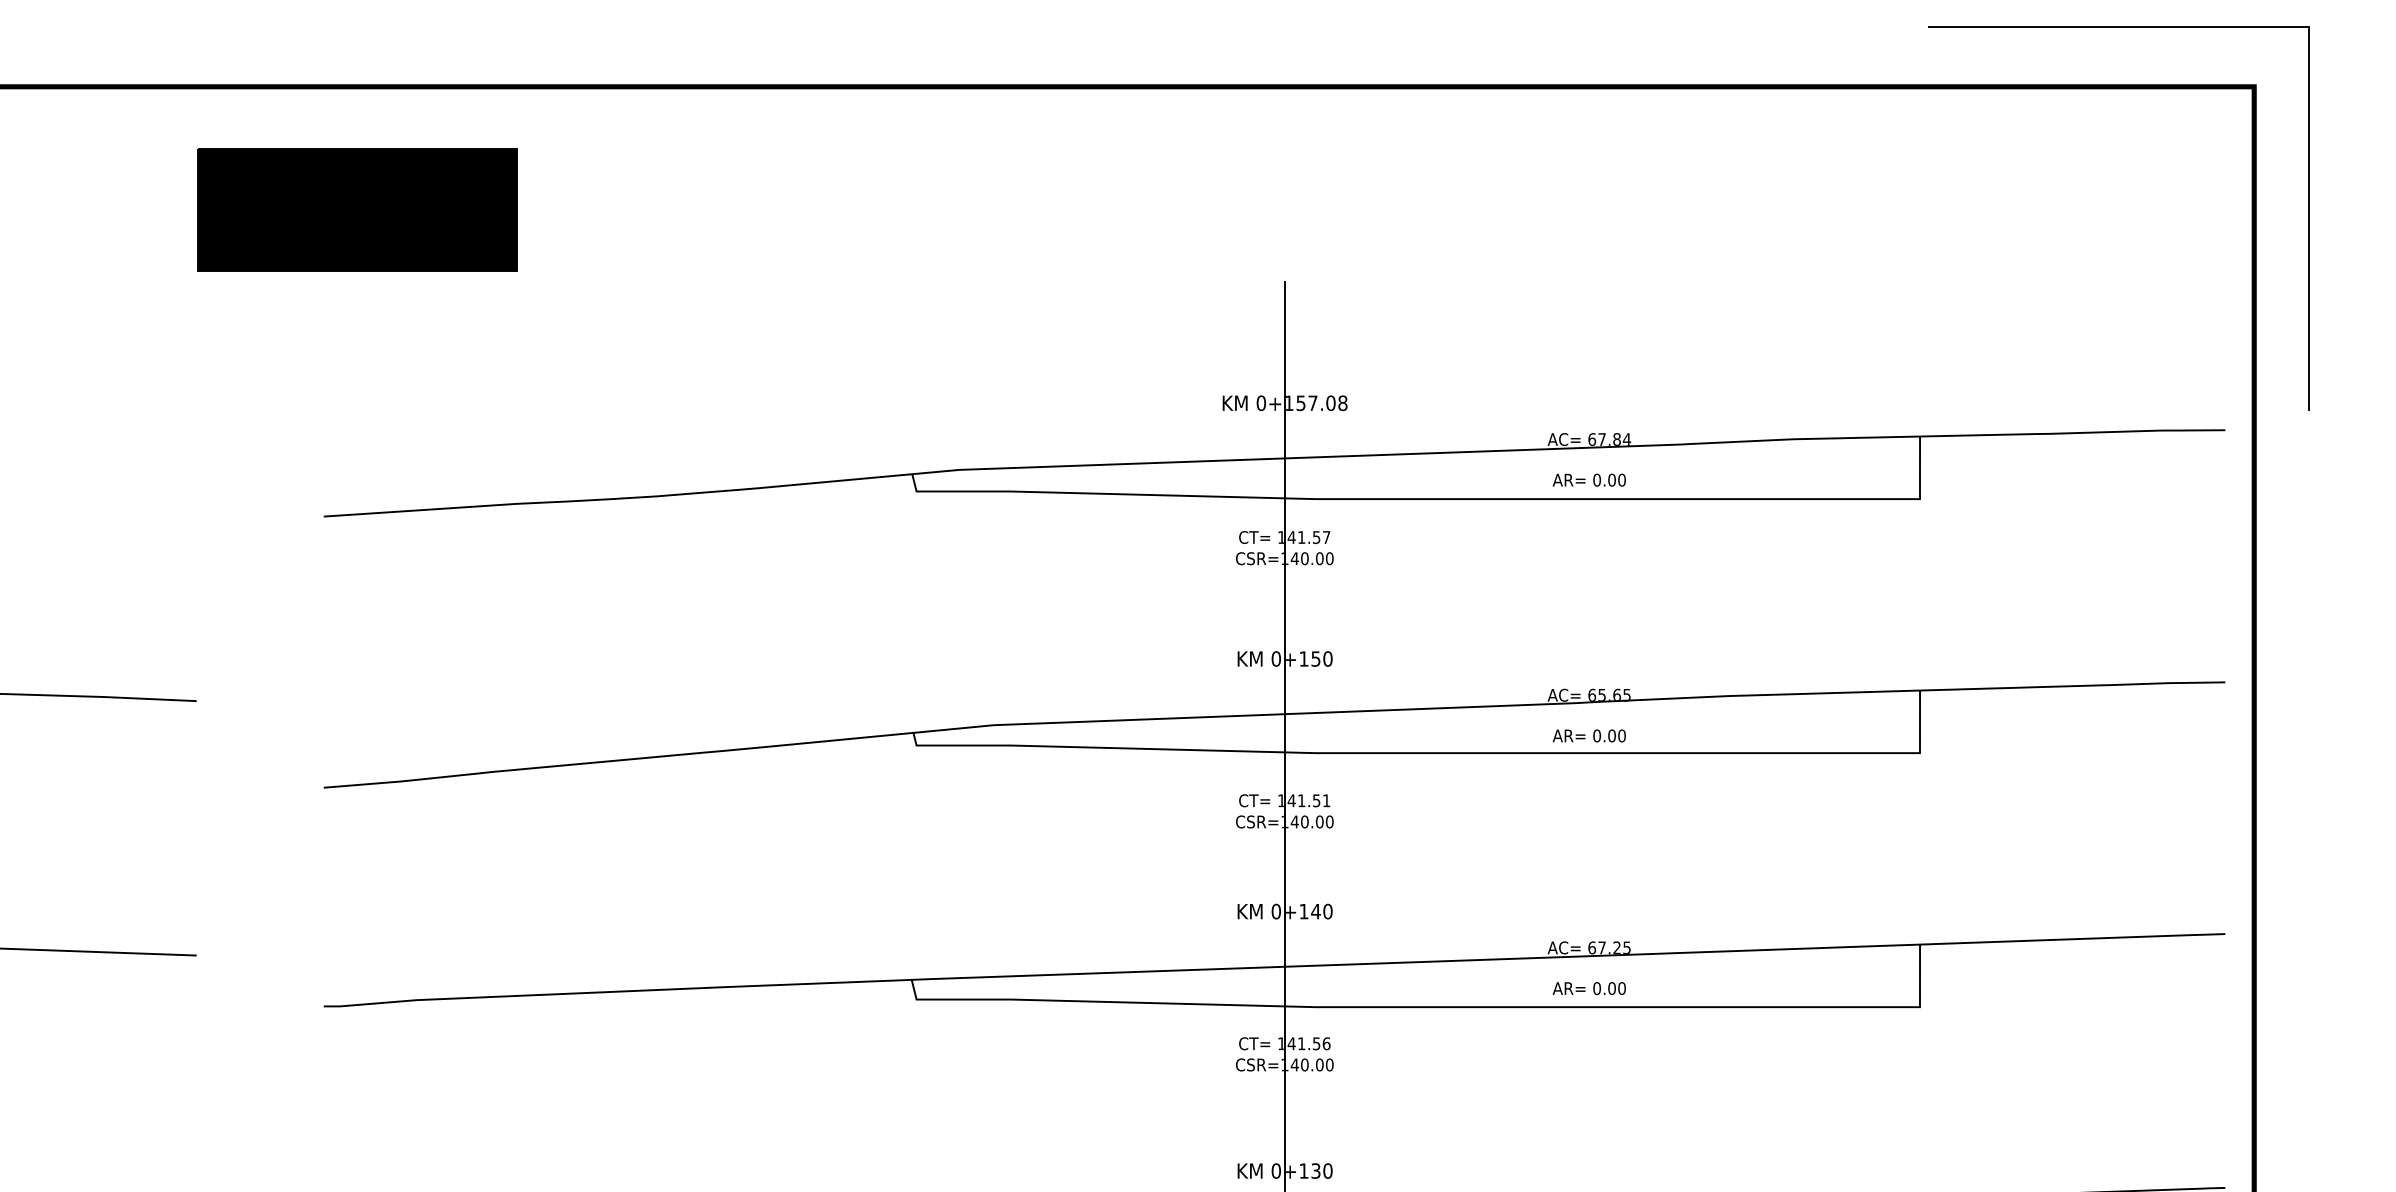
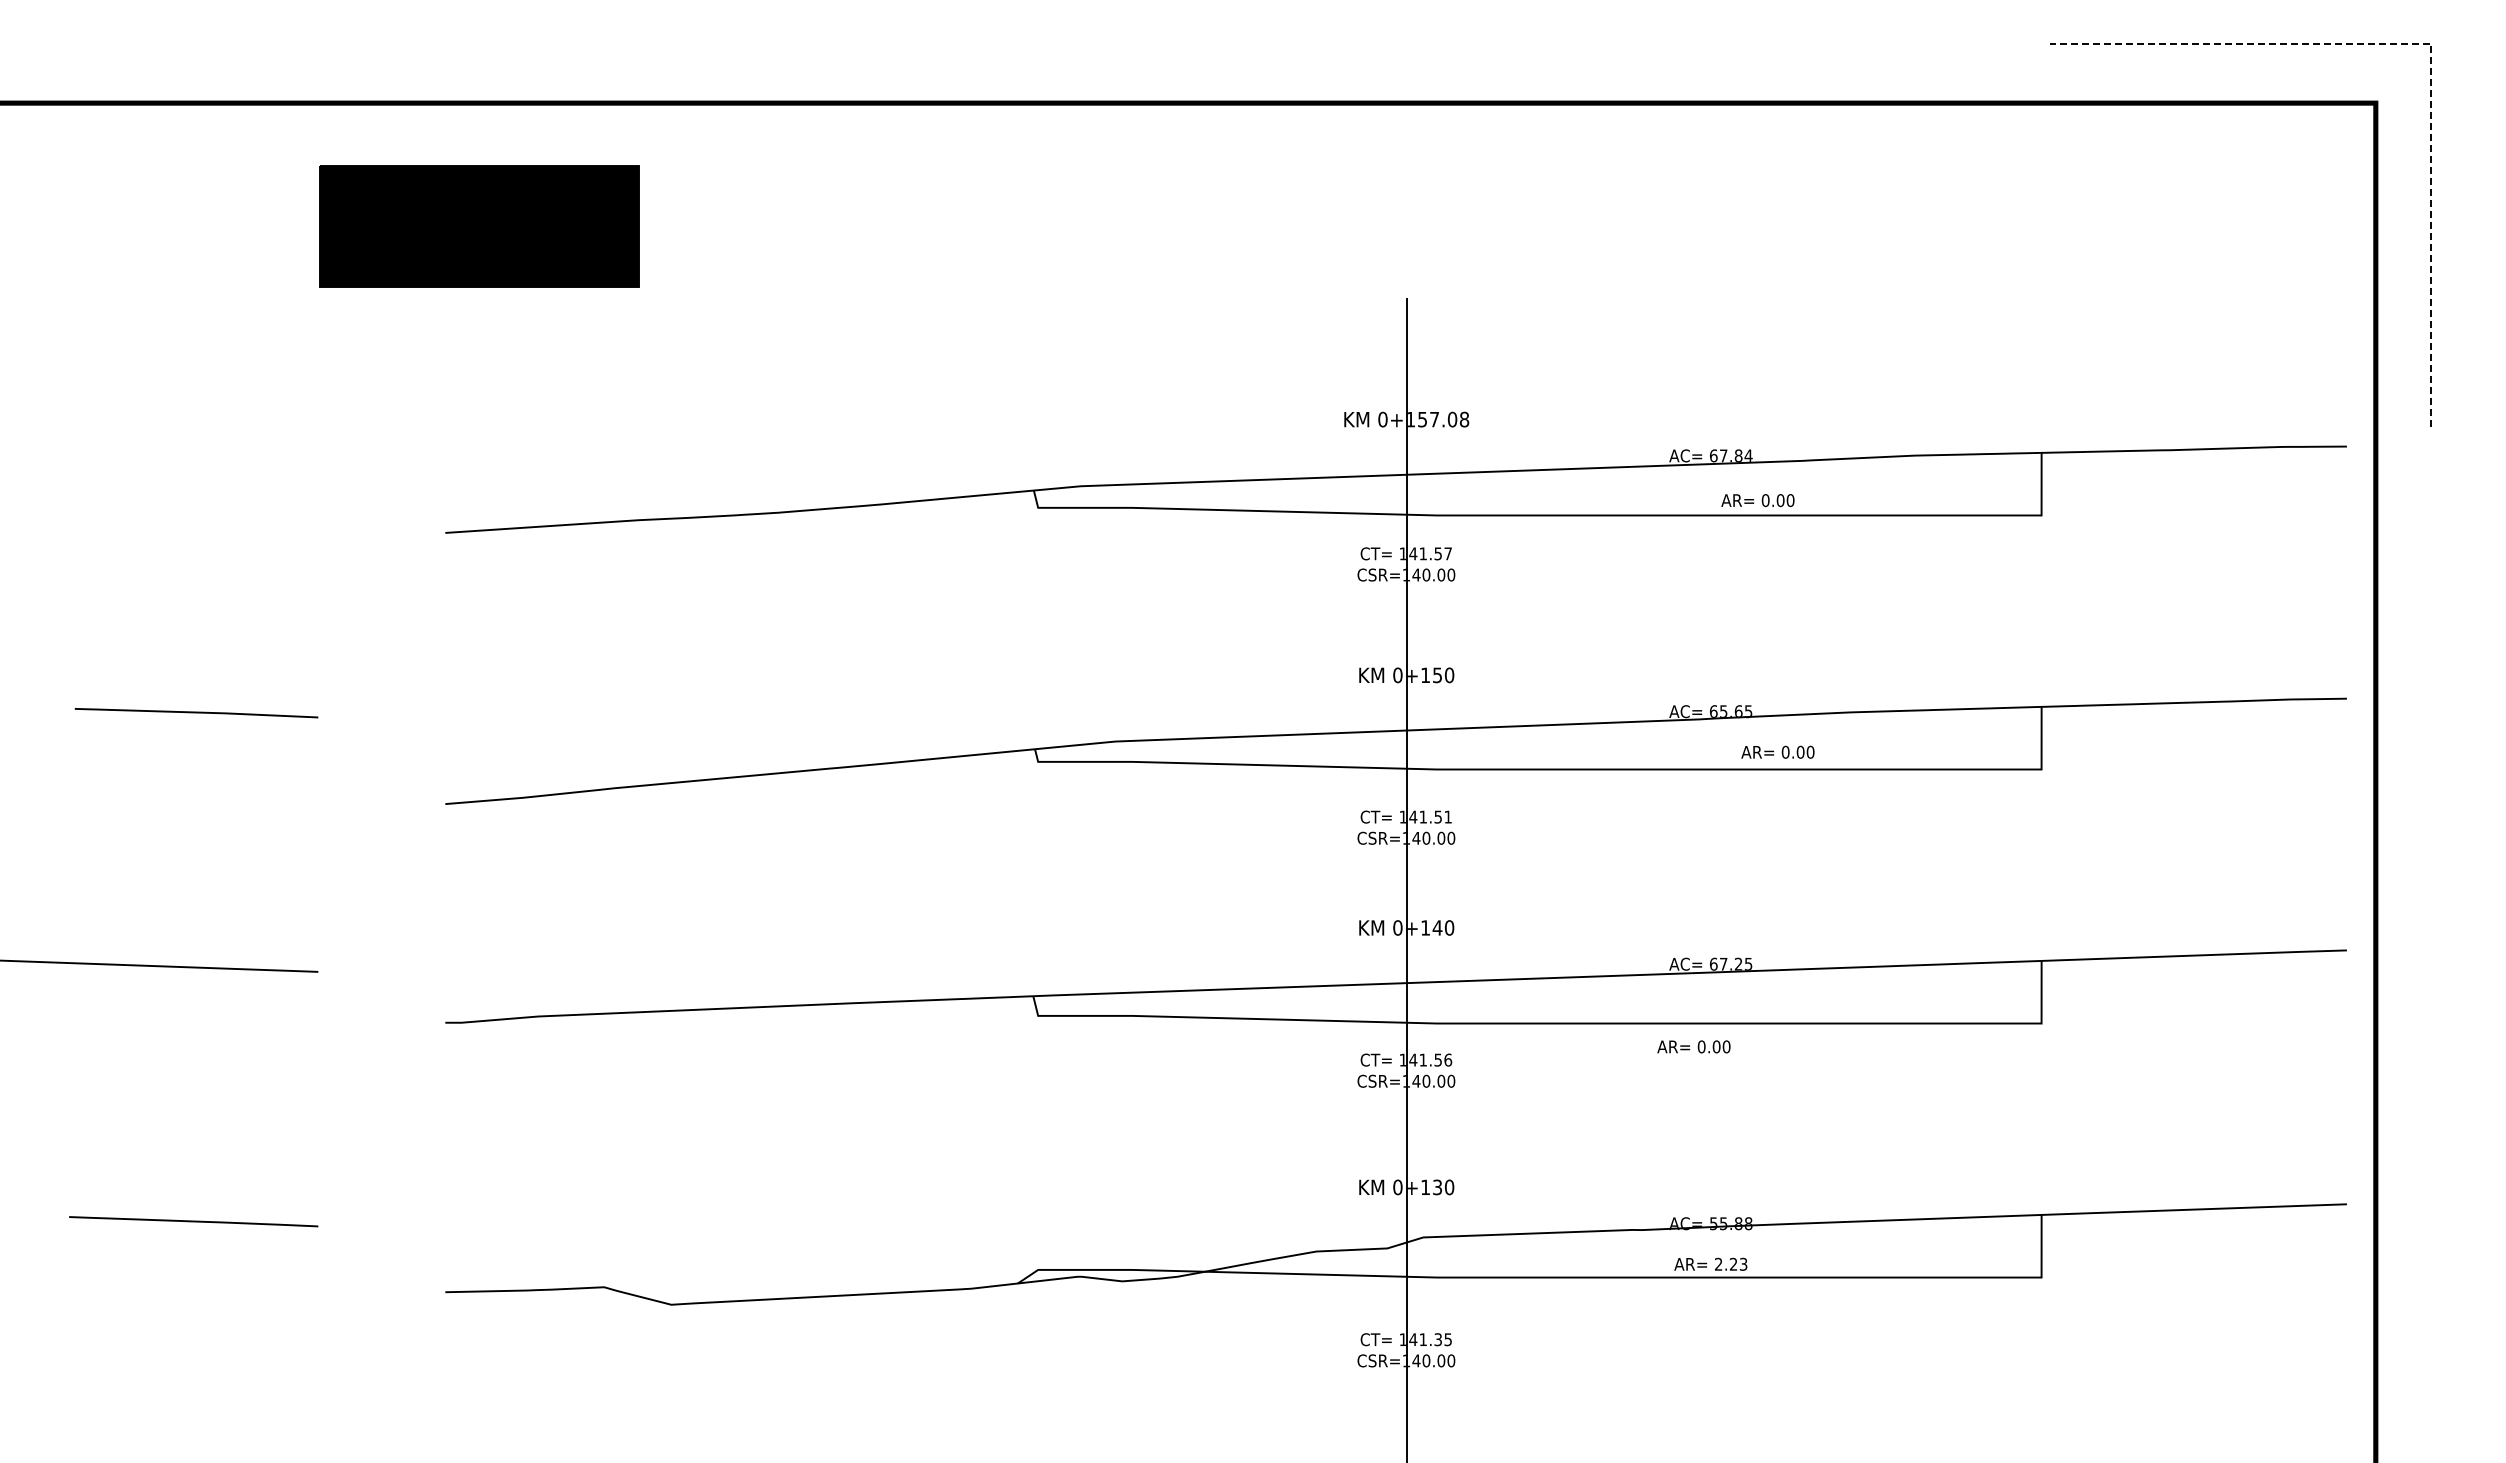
line: (2308, 27) -> (2430, 43), solid -> dashed
text: (1588, 480) -> (1757, 500), moved
text: (1588, 735) -> (1777, 751), moved
text: (1588, 988) -> (1693, 1046), moved

